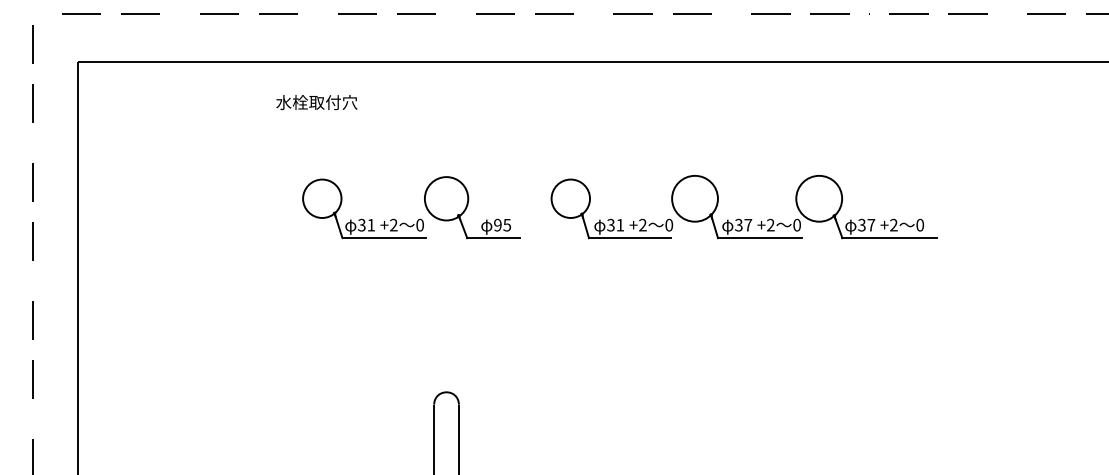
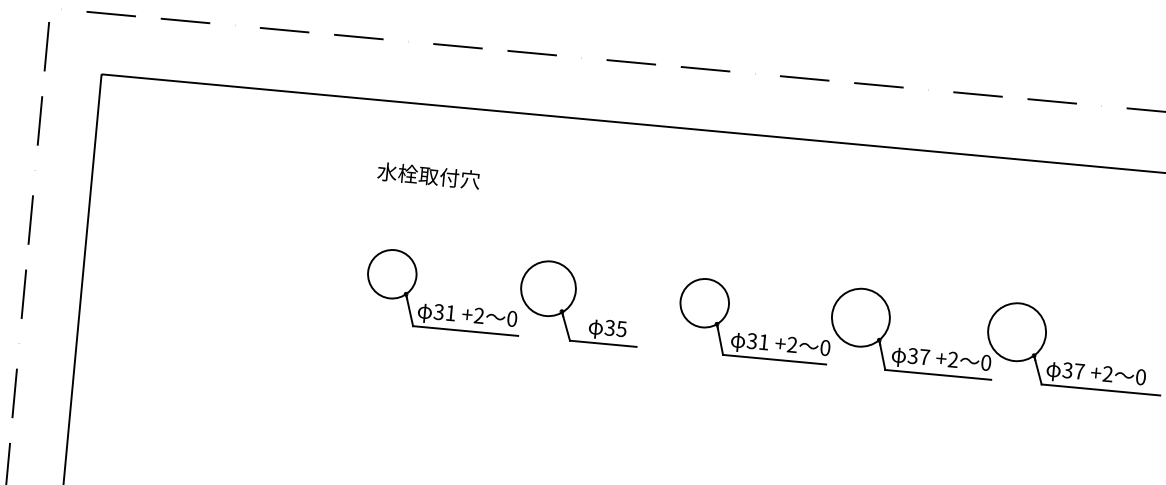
text: (316, 102) -> (428, 175), moved
text: (497, 225) -> (609, 328), 95 -> 35

